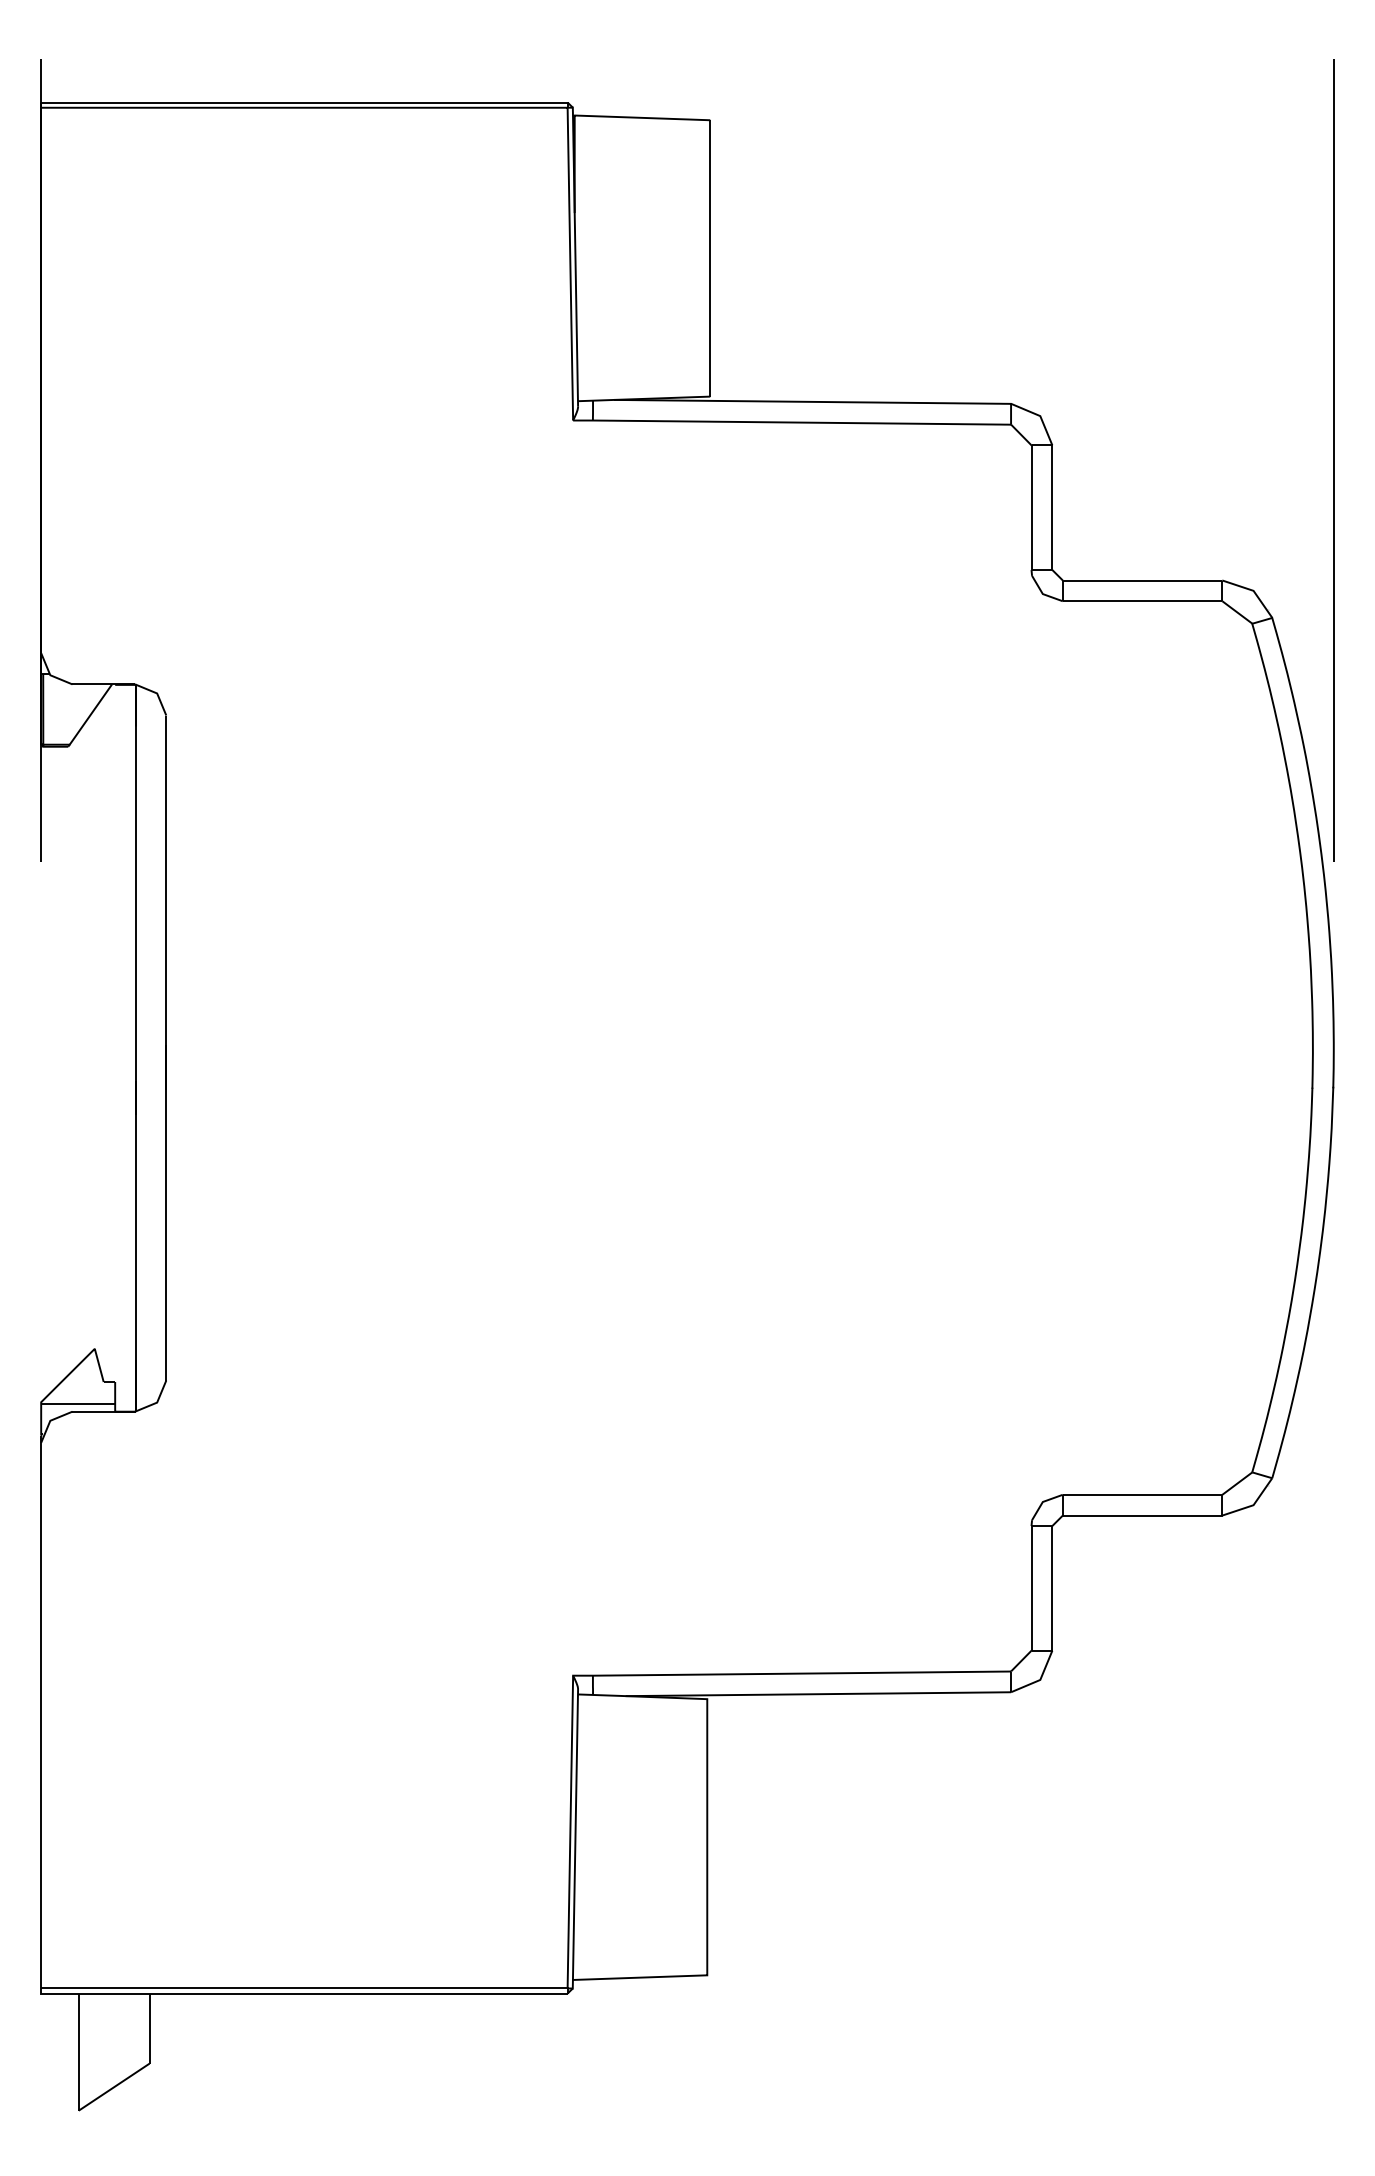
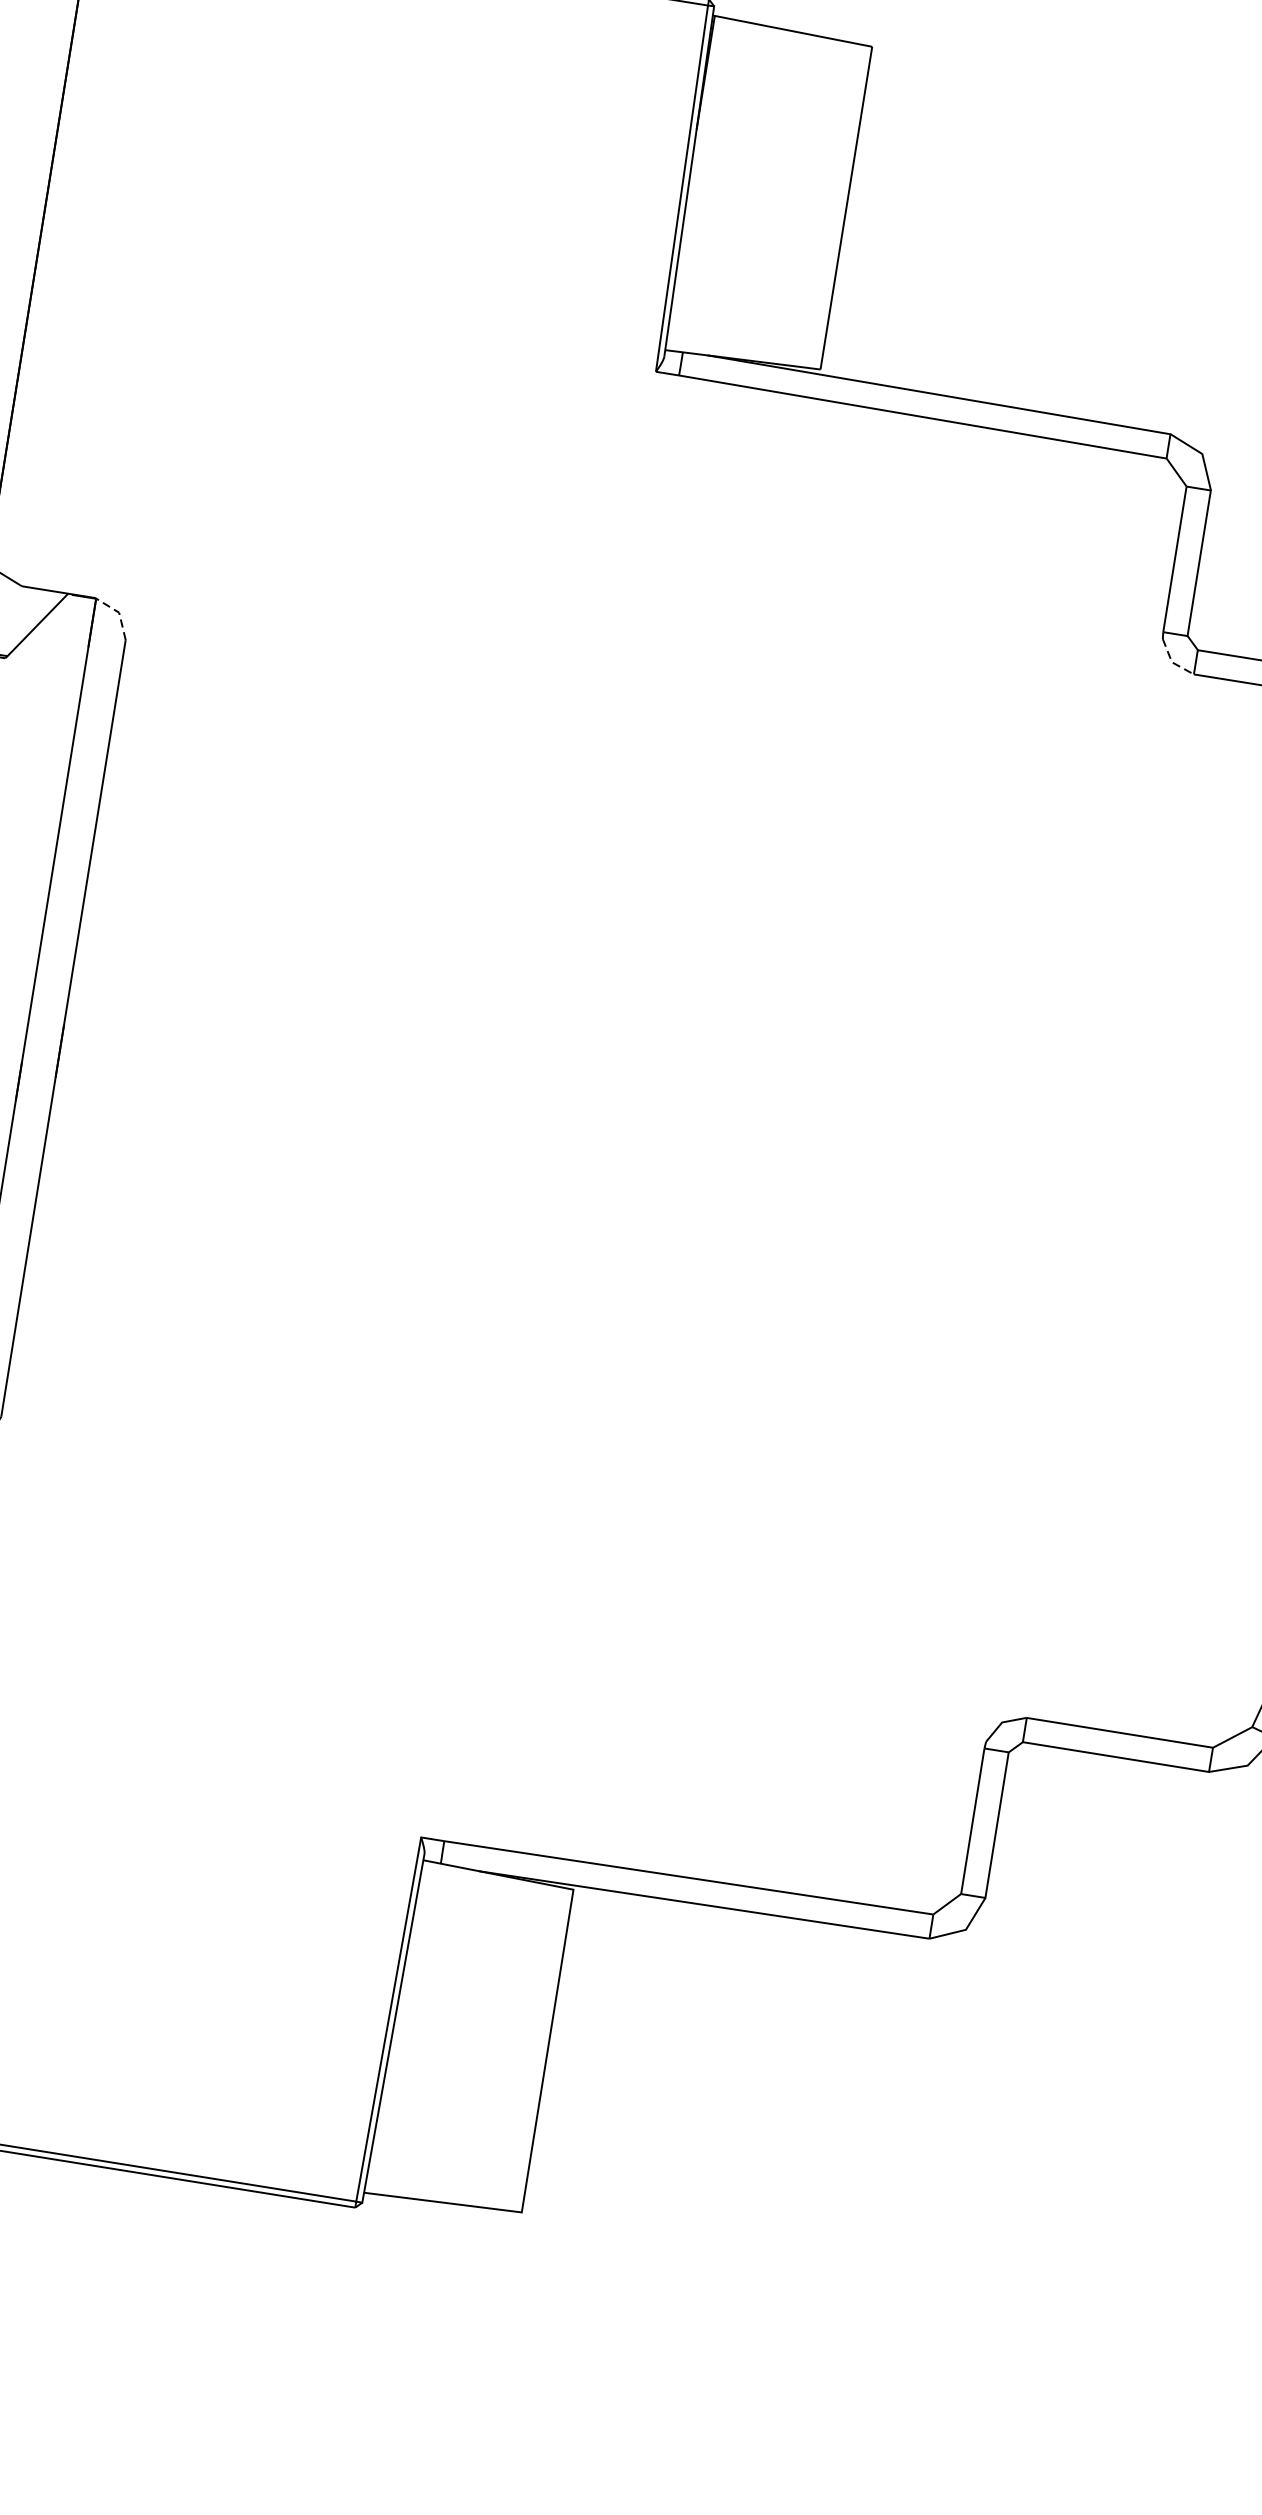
line: (1042, 594) -> (1171, 662), solid -> dashed
line: (157, 693) -> (119, 612), solid -> dashed

